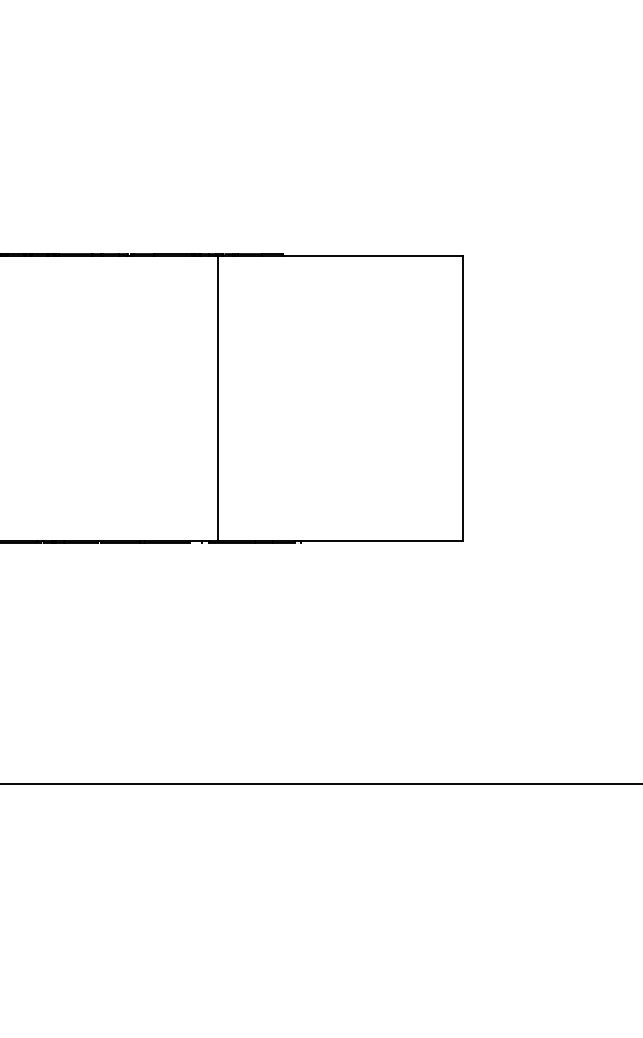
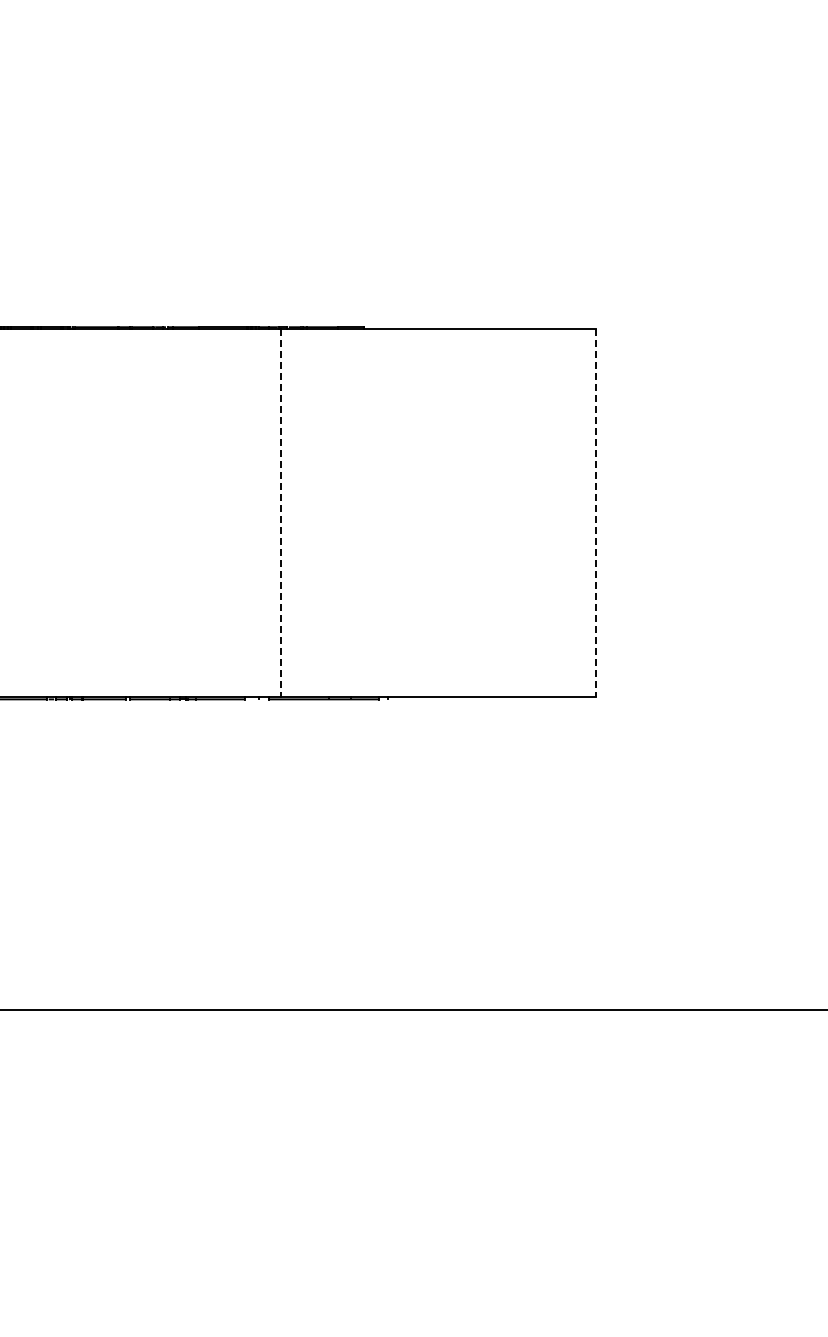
line: (217, 398) -> (280, 513), solid -> dashed
line: (463, 398) -> (596, 513), solid -> dashed

